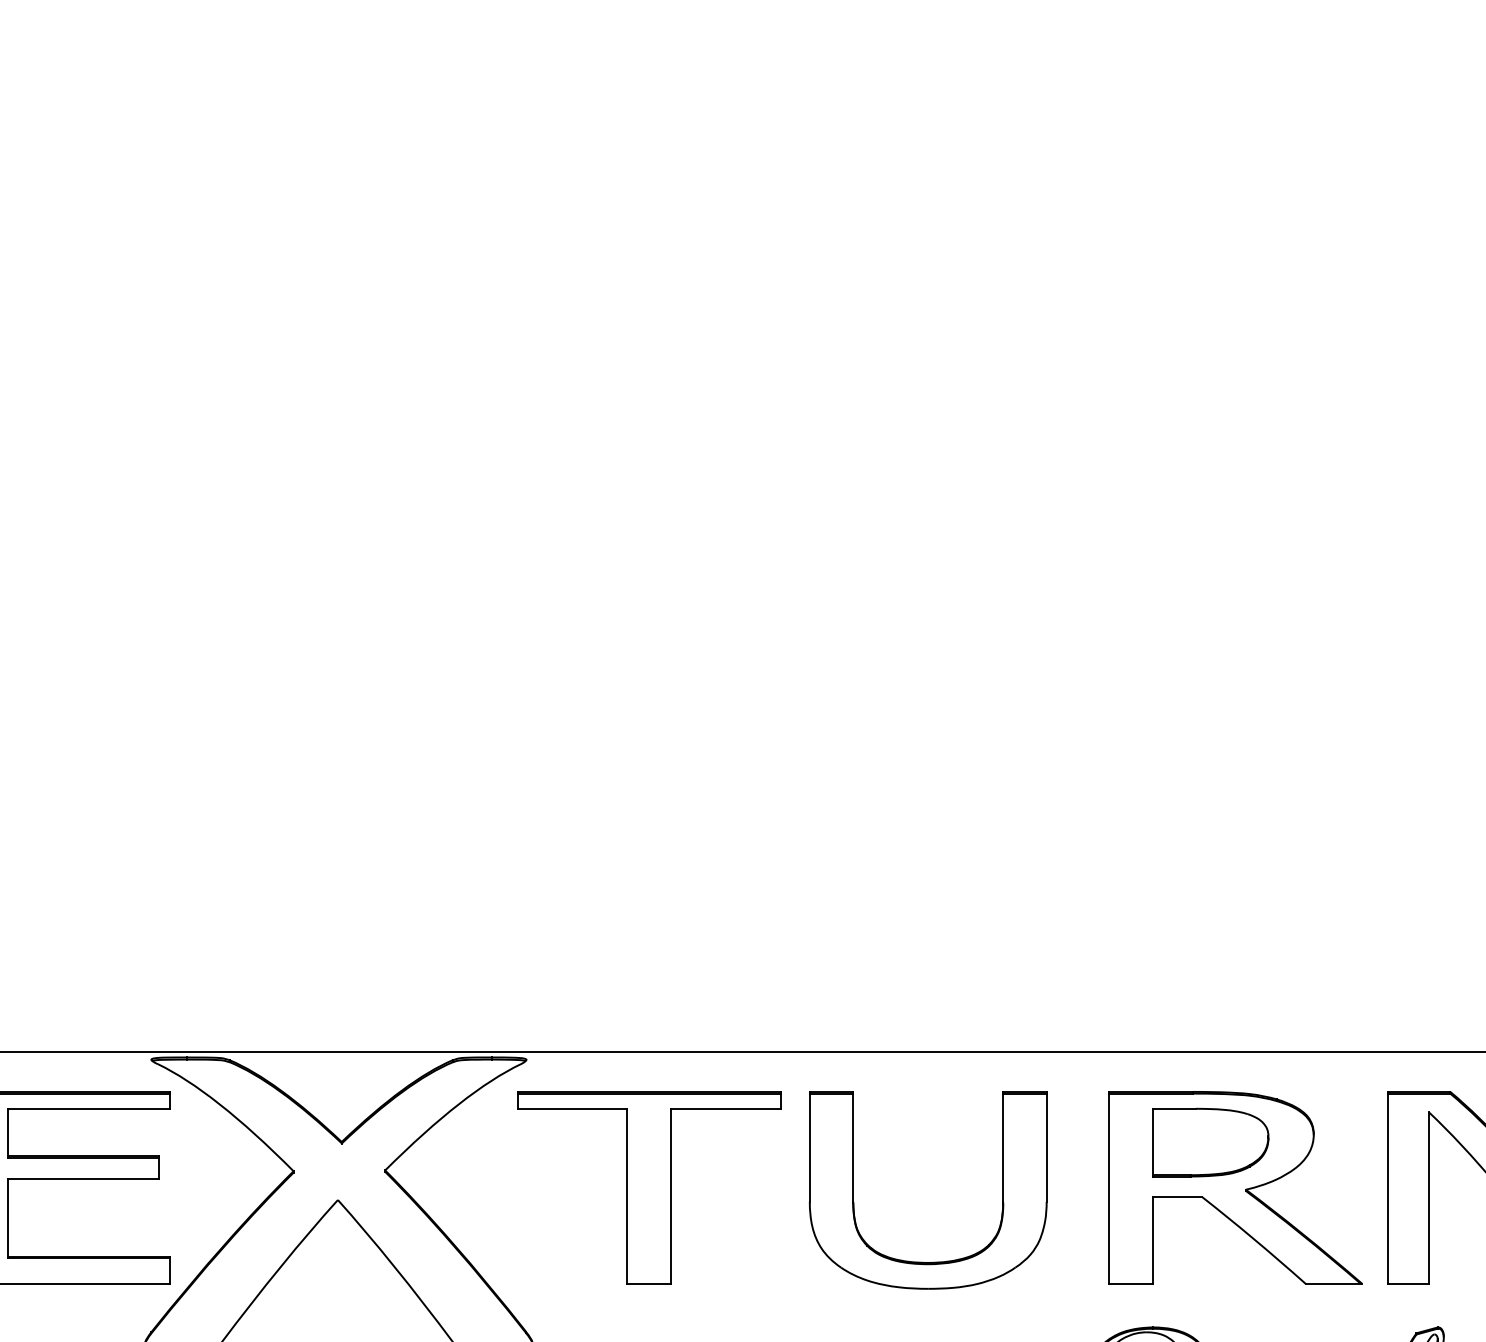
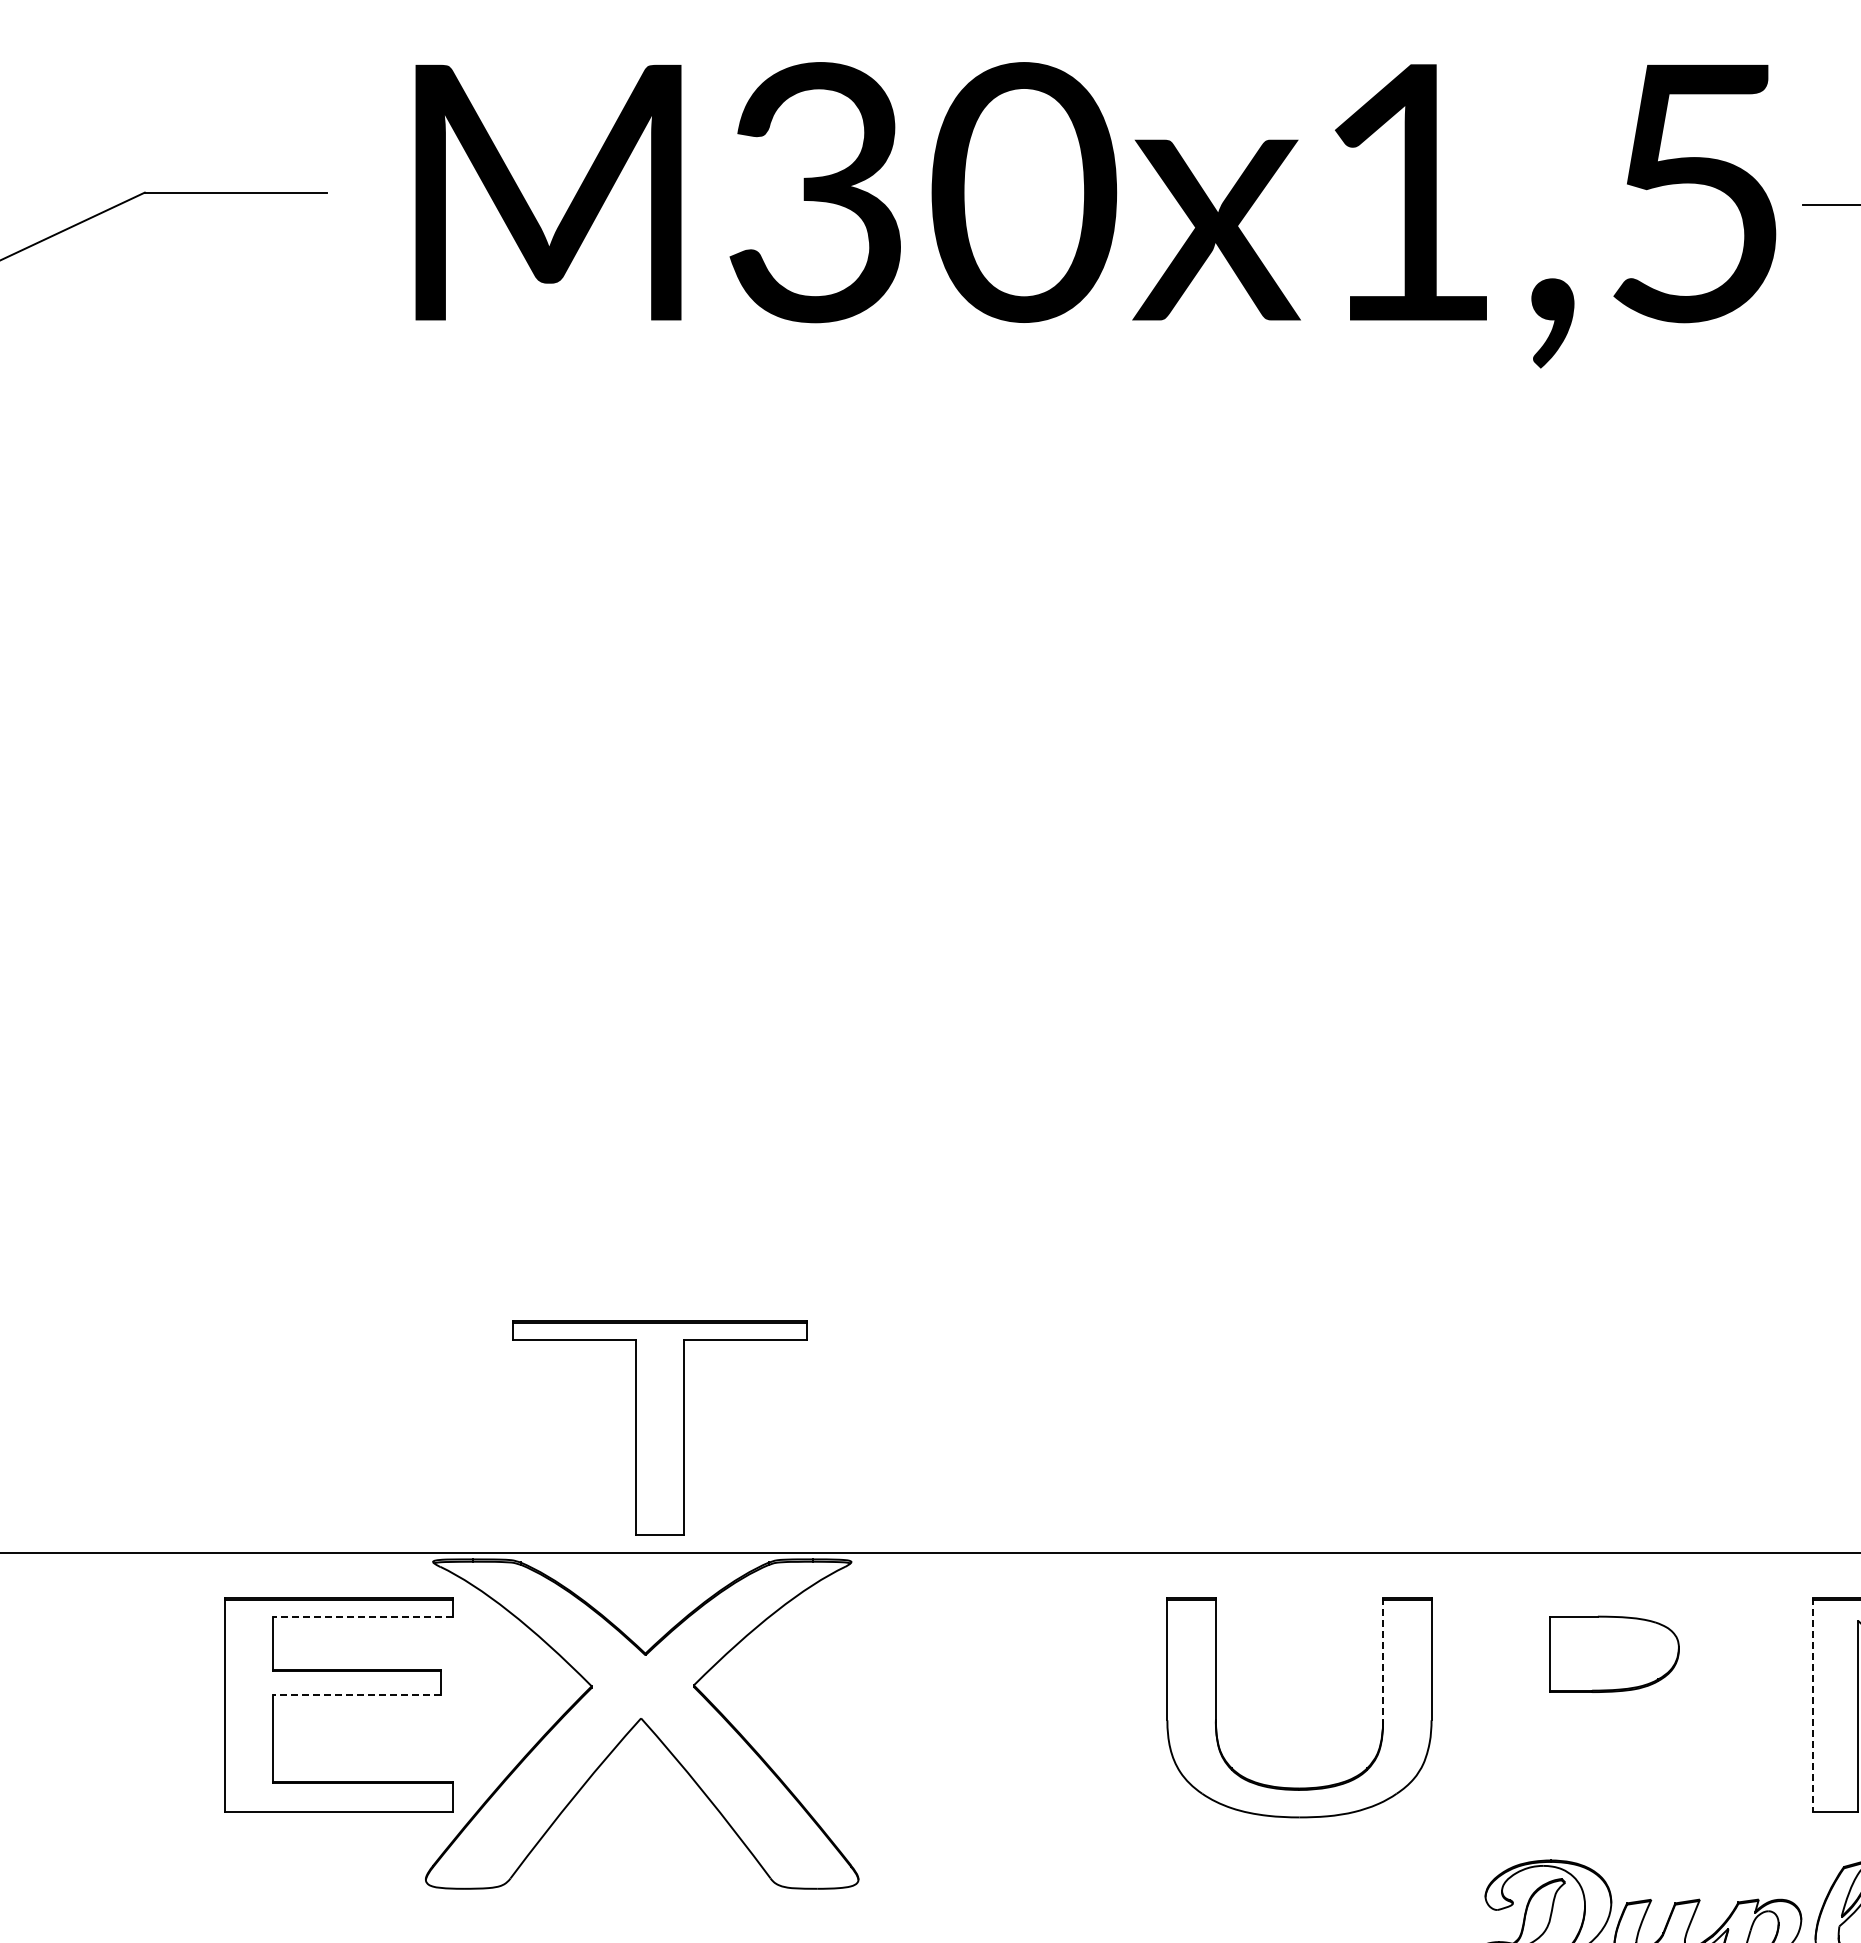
line: (88, 1109) -> (363, 1617), solid -> dashed
line: (1003, 1147) -> (1383, 1659), solid -> dashed
line: (83, 1178) -> (357, 1694), solid -> dashed
part: (648, 1187) -> (659, 1427), moved
part: (1235, 1187) -> (1642, 1704), removed
line: (1388, 1188) -> (1812, 1705), solid -> dashed

